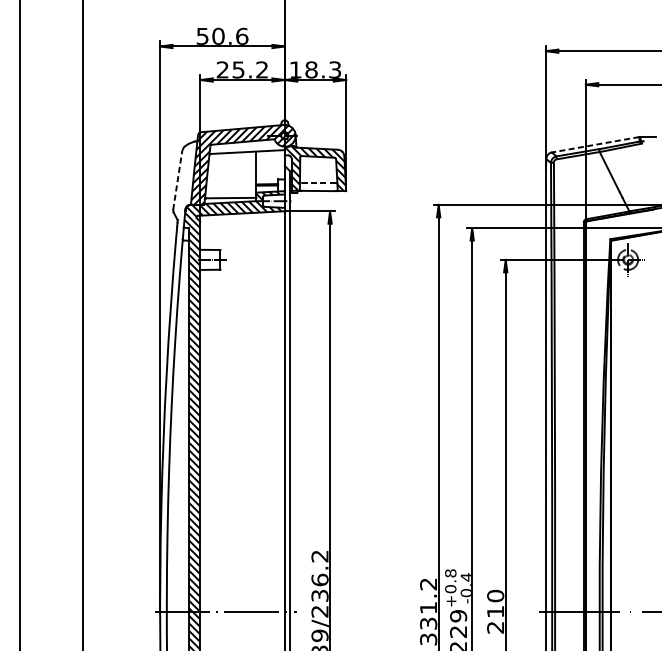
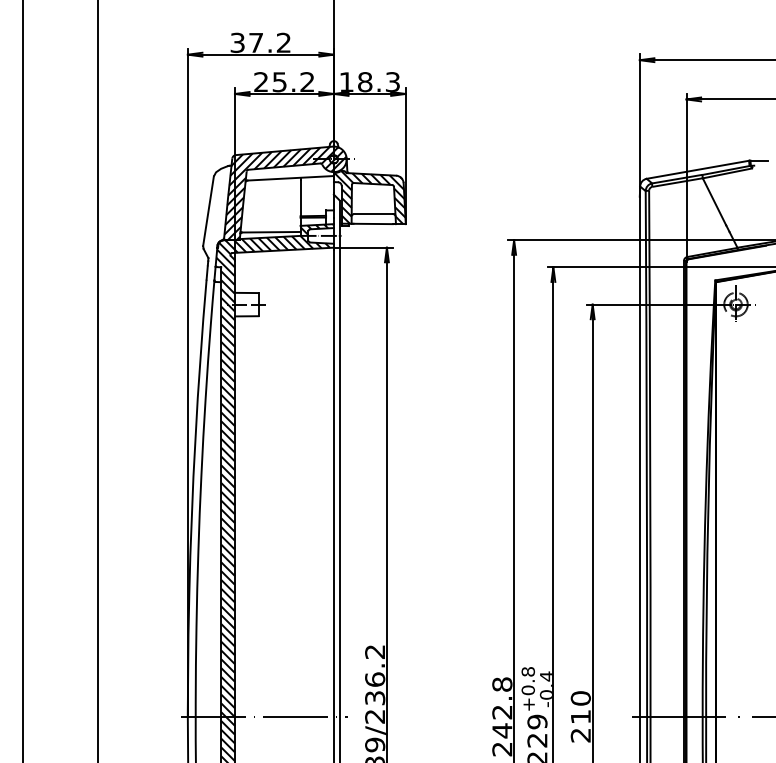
text: (223, 36) -> (261, 42), 50.6 -> 37.2
line: (595, 144) -> (697, 169), dashed -> solid
line: (177, 179) -> (208, 210), dashed -> solid
line: (318, 182) -> (373, 214), dashed -> solid
text: (428, 611) -> (502, 716), 331.2 -> 242.8

